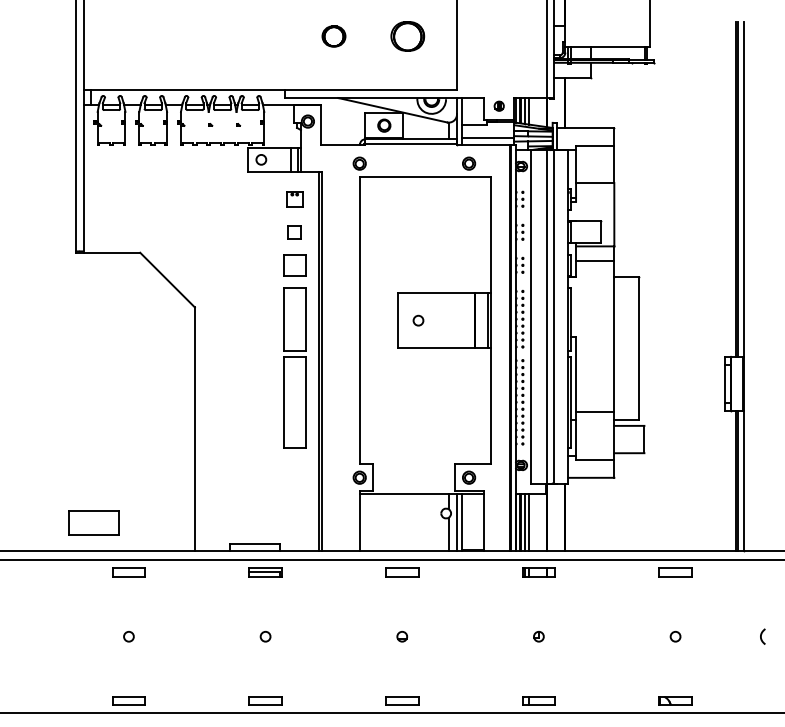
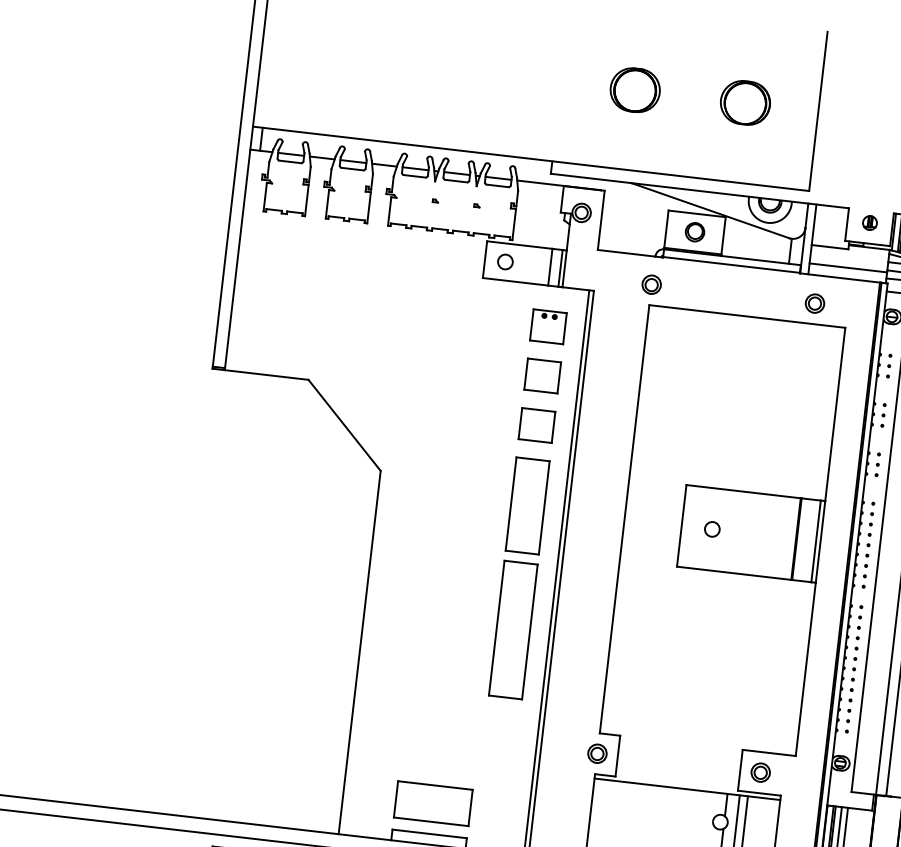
part: (333, 36) -> (634, 90), size x1.43
part: (294, 199) -> (548, 326), size x1.43
part: (294, 232) -> (542, 376), size x1.67
part: (93, 522) -> (432, 802), moved

